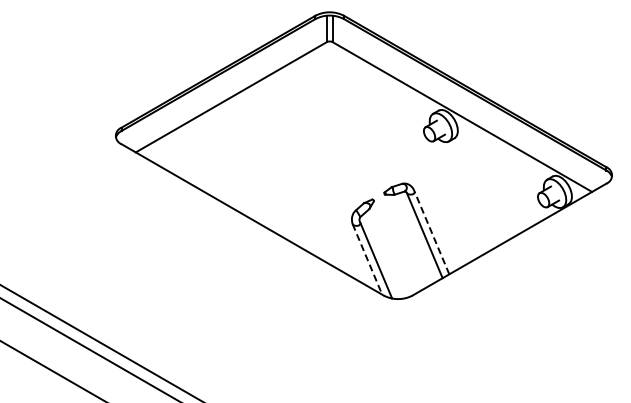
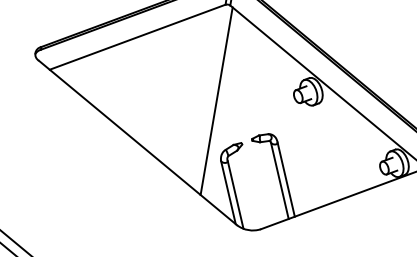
line: (335, 155) -> (216, 100), added
line: (431, 233) -> (285, 179), dashed -> solid
line: (367, 259) -> (228, 192), dashed -> solid

